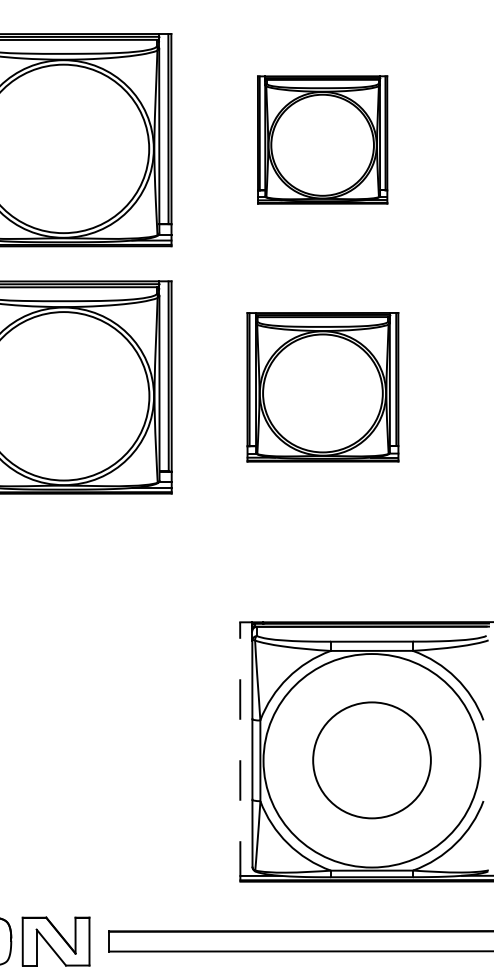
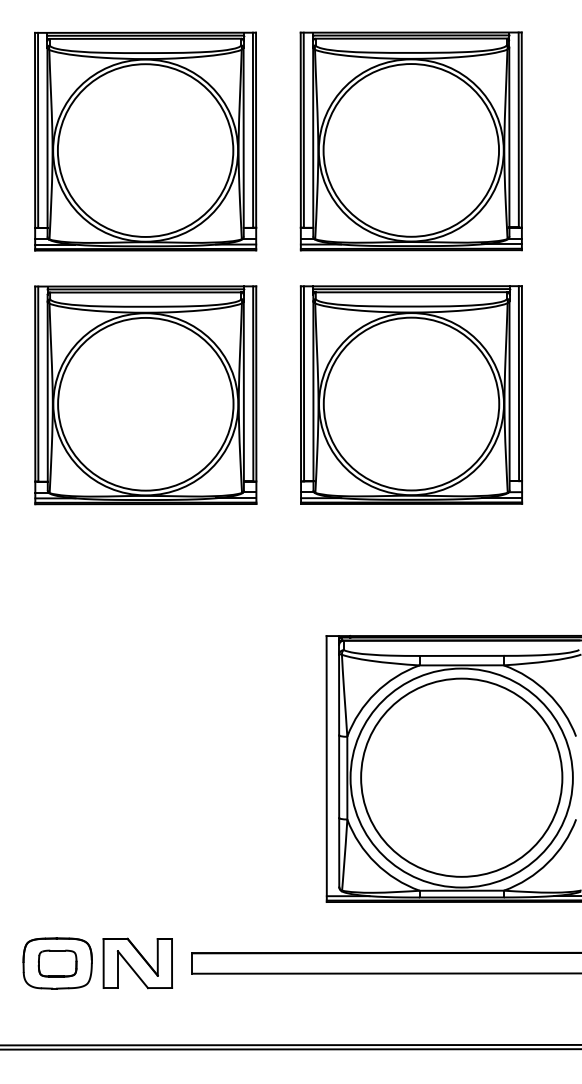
part: (321, 140) -> (410, 141), size x1.67
part: (322, 386) -> (411, 394), size x1.43
line: (240, 752) -> (326, 769), dashed -> solid
part: (371, 760) -> (461, 777), size x1.67

